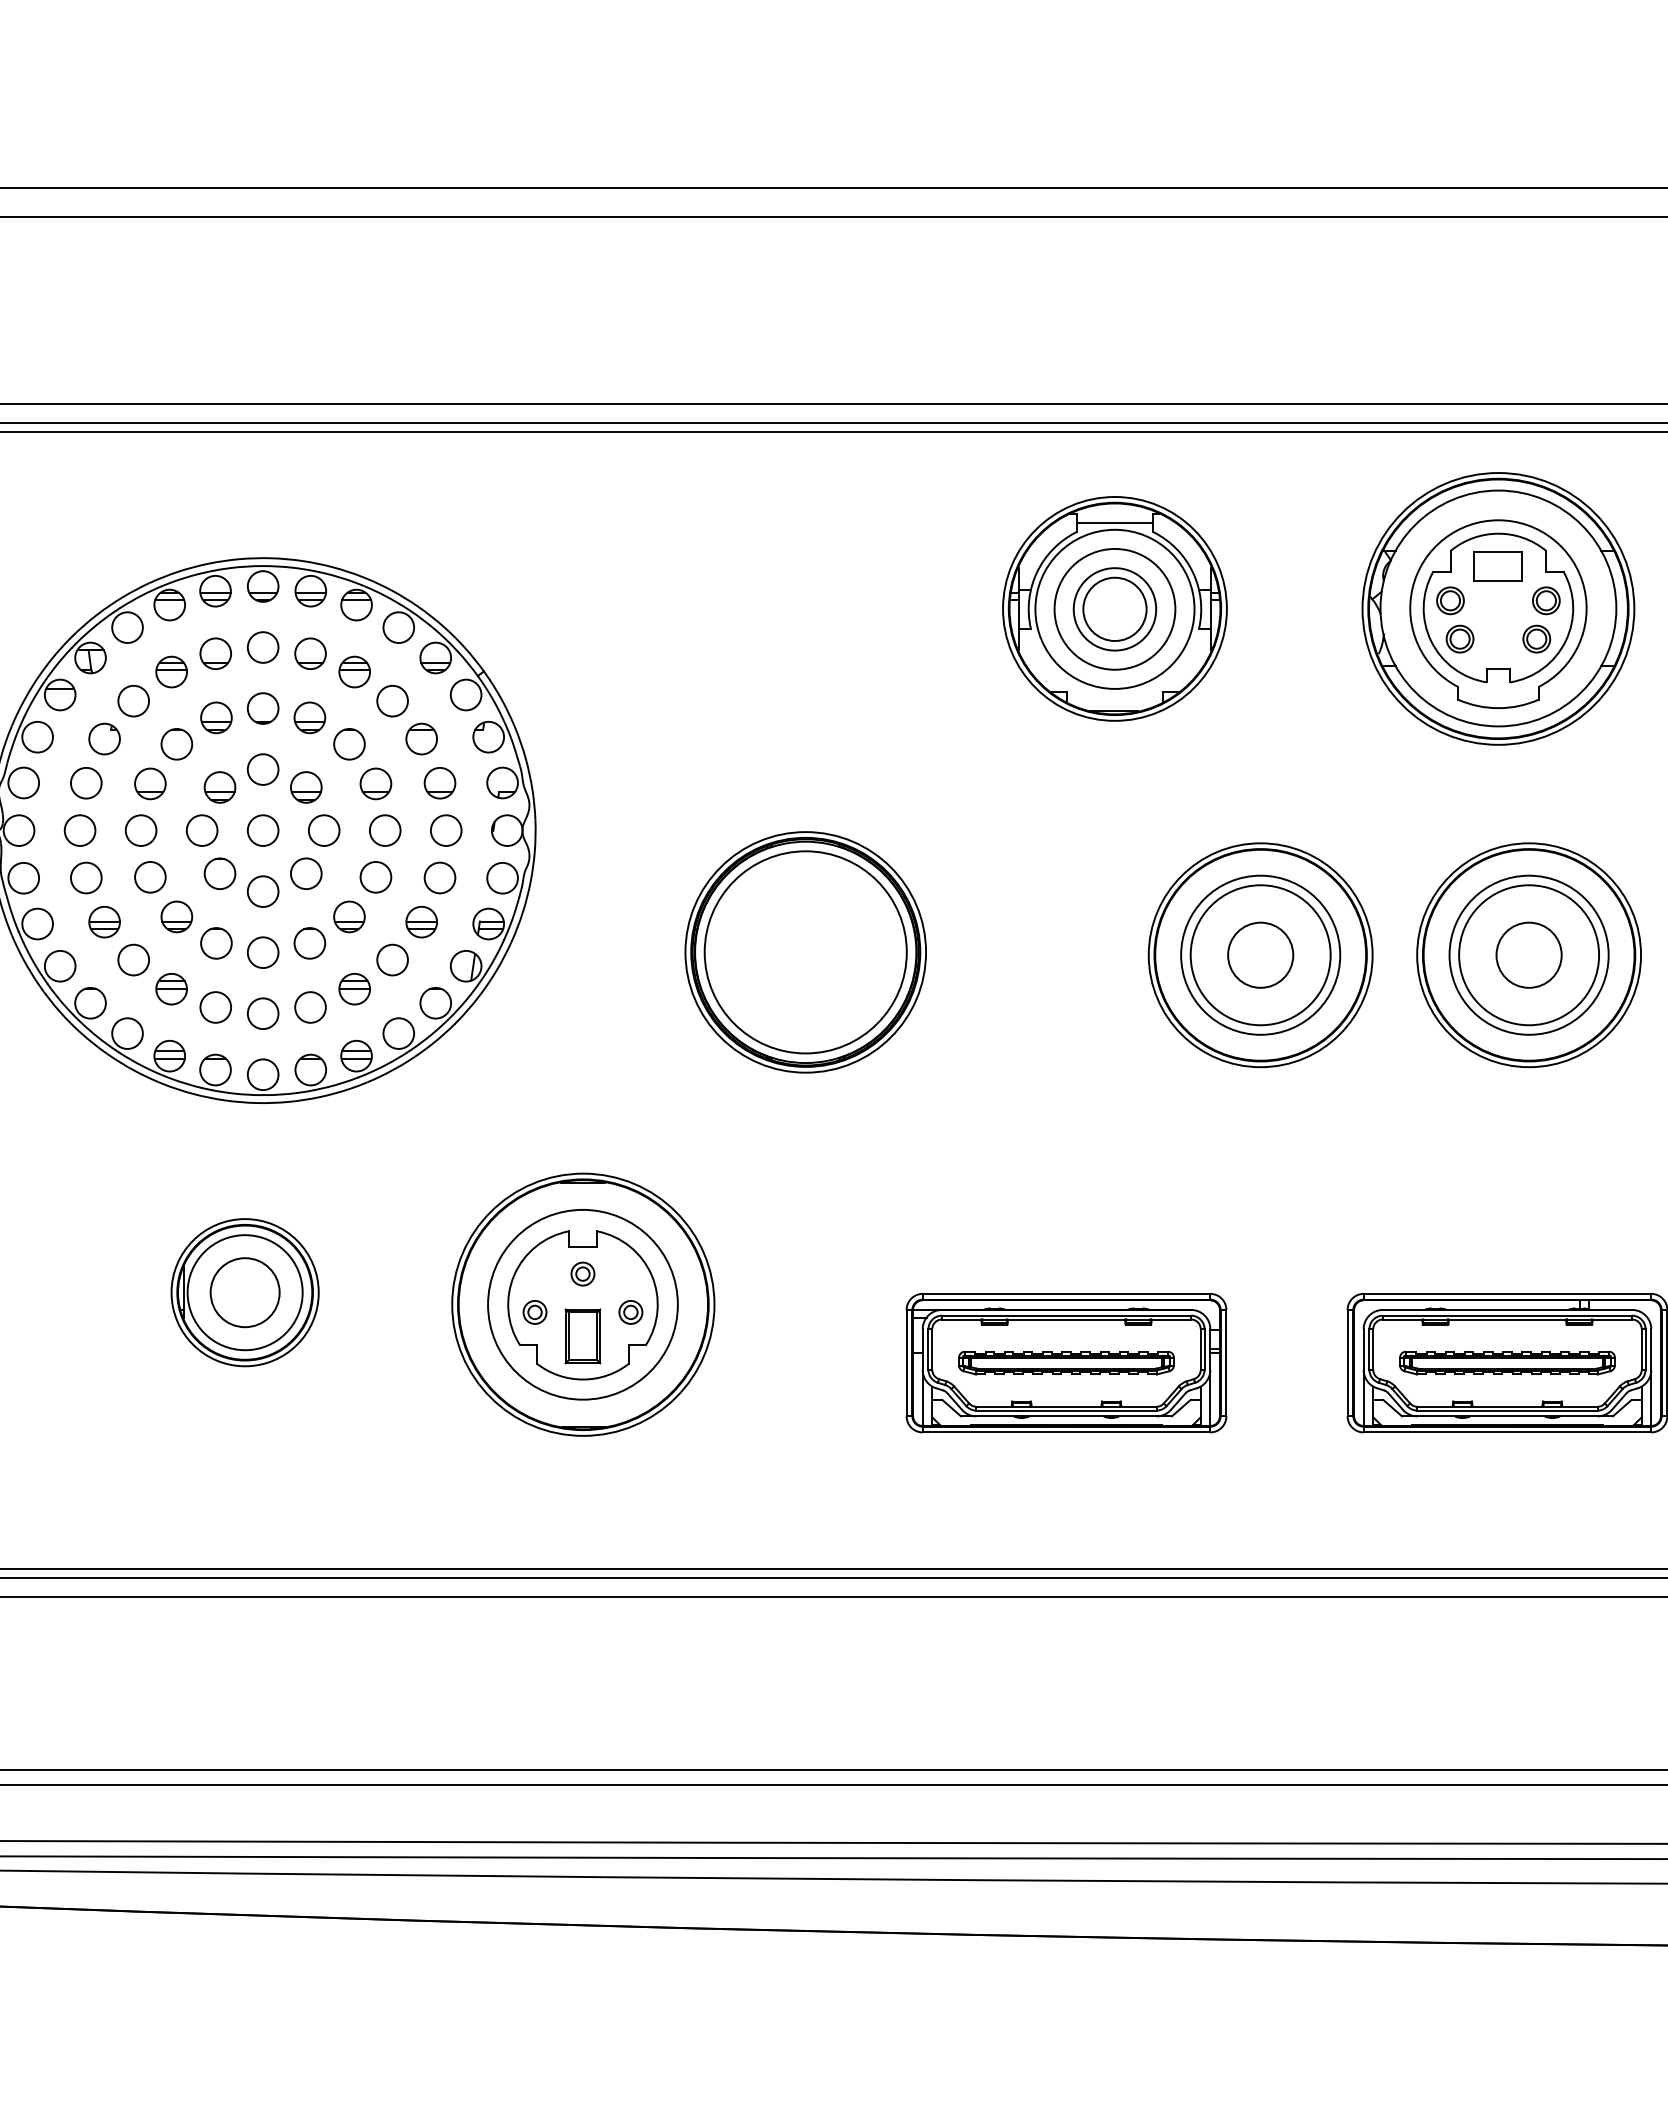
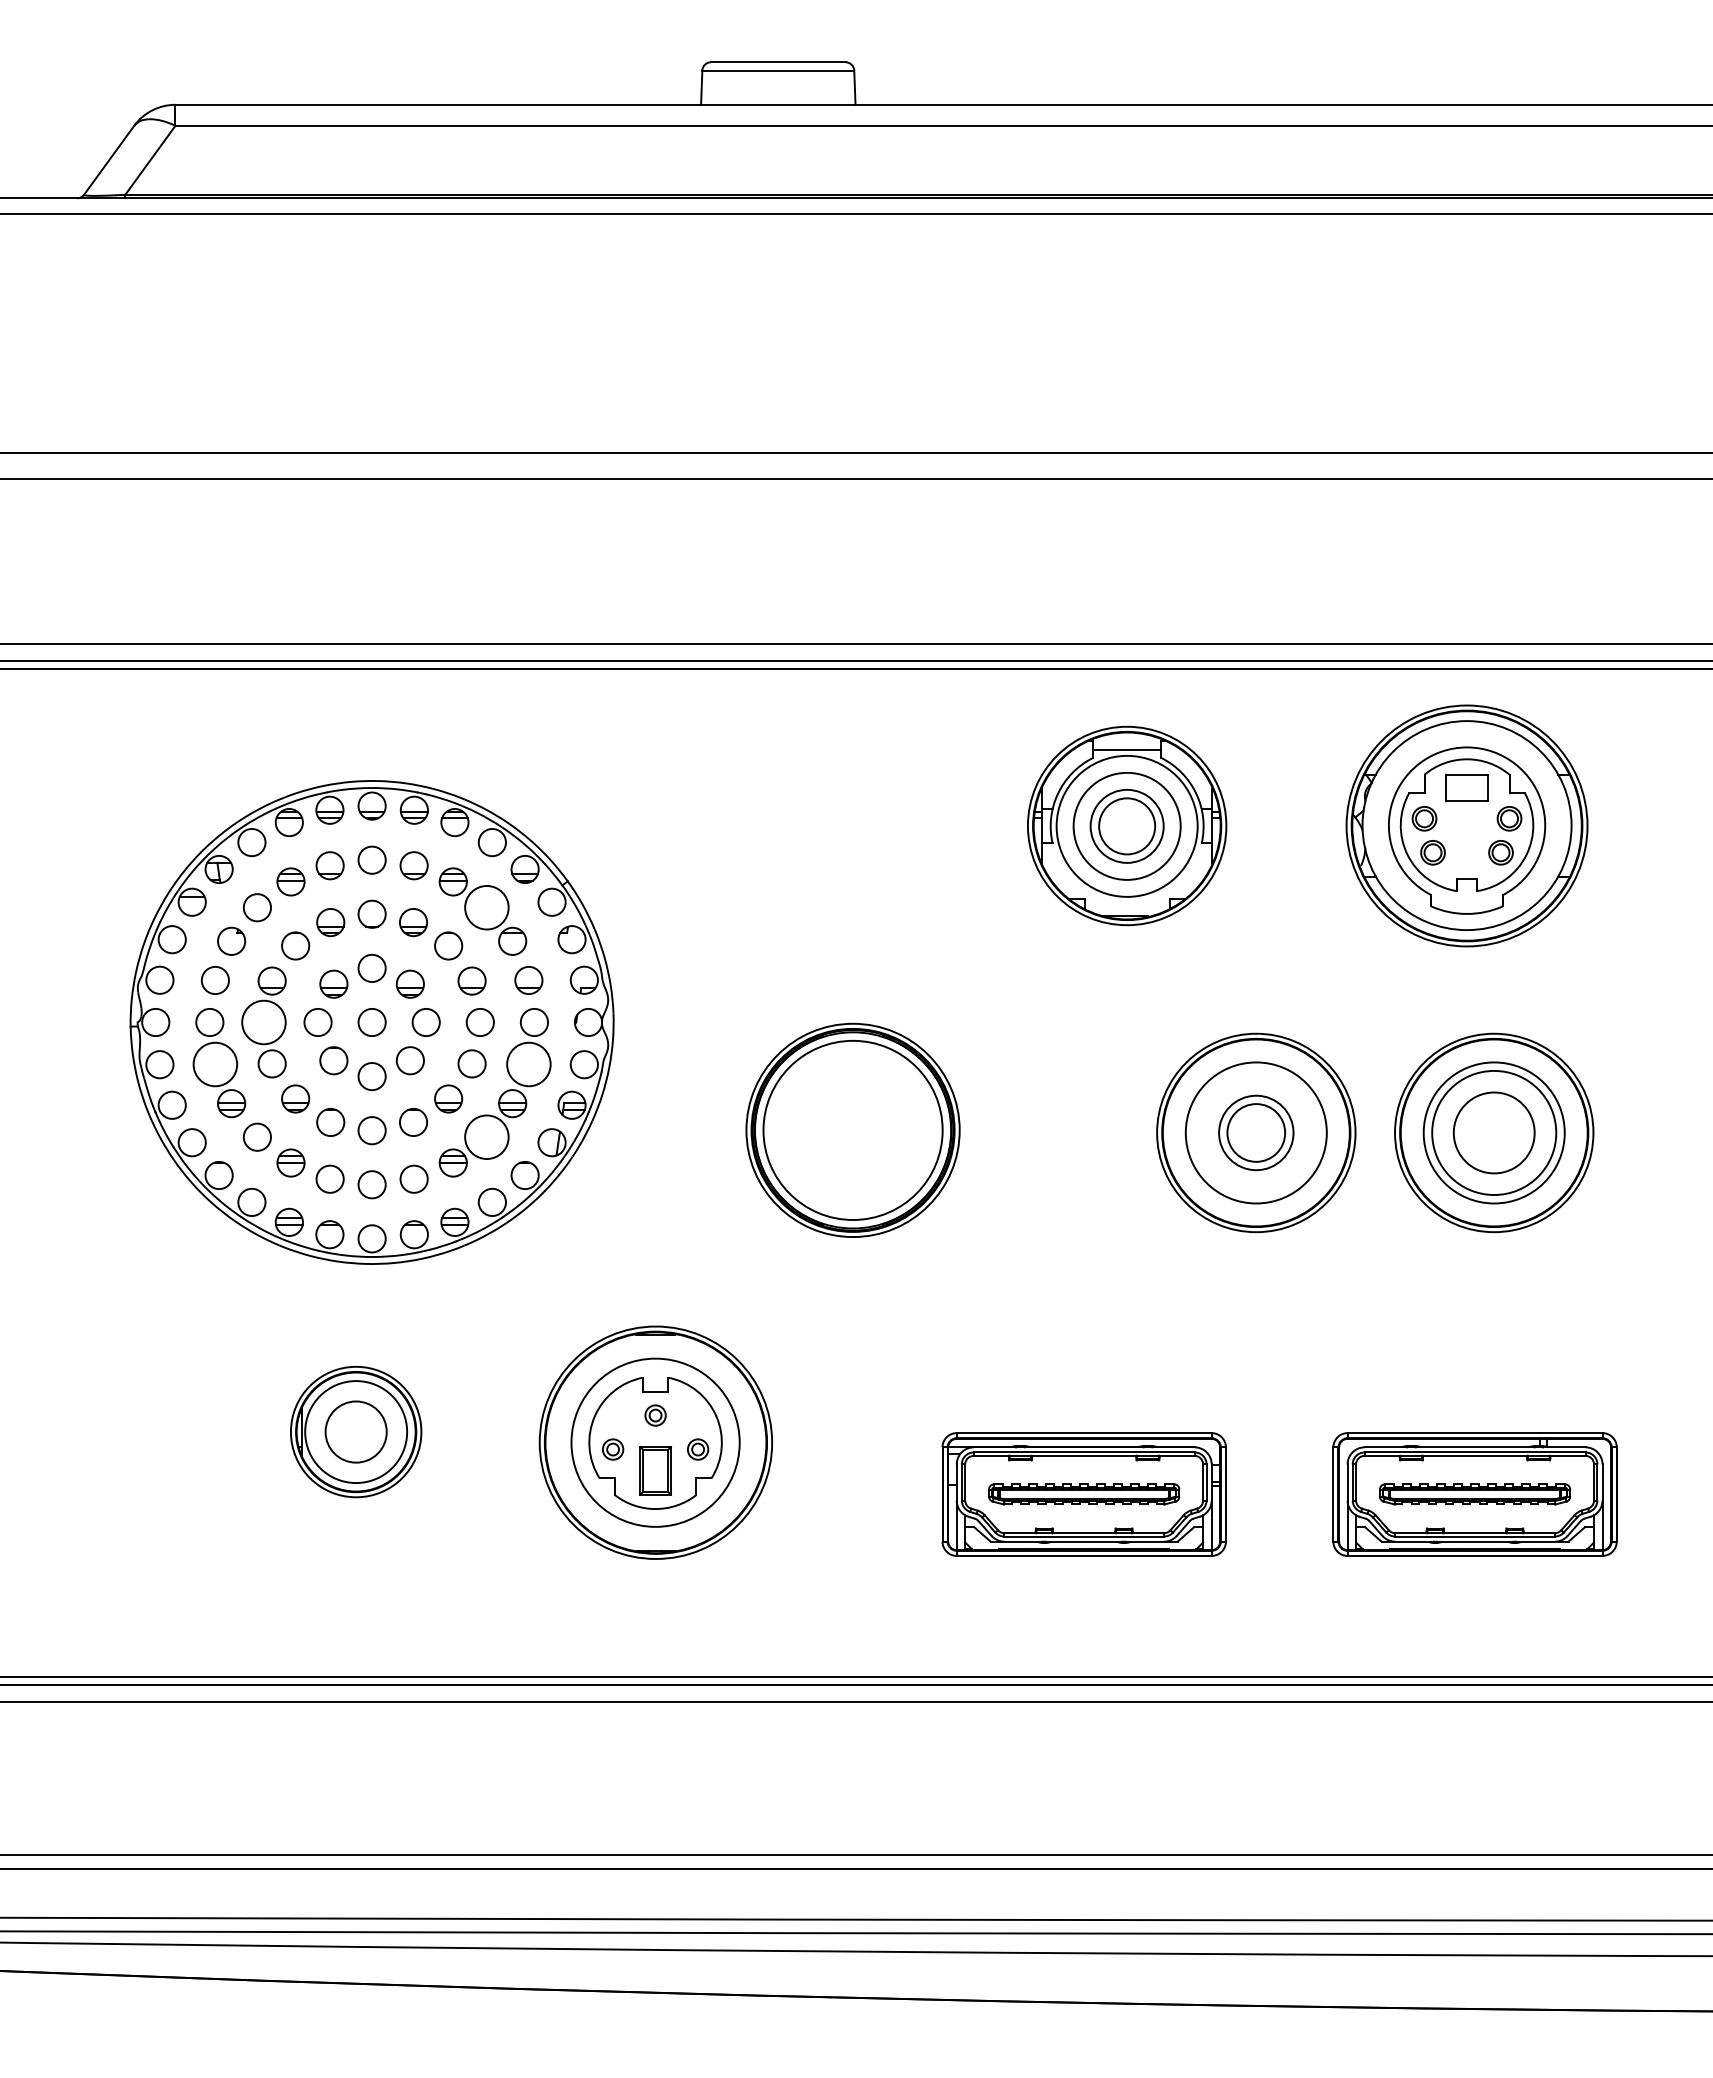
circle: (392, 700) -> (486, 907), size x1.6
circle: (140, 830) -> (263, 1022), size x1.6
circle: (86, 878) -> (215, 1064), size x1.6
circle: (439, 878) -> (528, 1064), size x1.6
circle: (1260, 954) -> (1256, 1132), size x0.6
circle: (1529, 954) -> (1494, 1132), size x1.4
circle: (392, 959) -> (486, 1136), size x1.6

